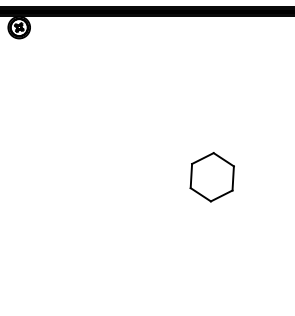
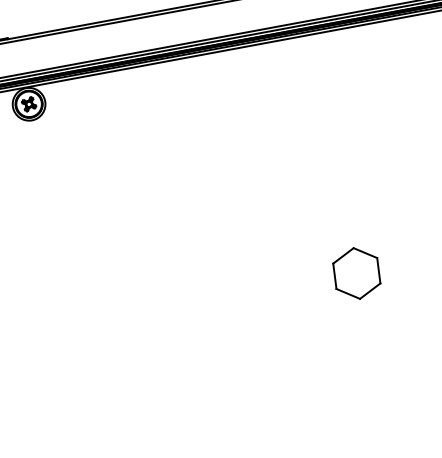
part: (211, 177) -> (355, 273), size x0.7

